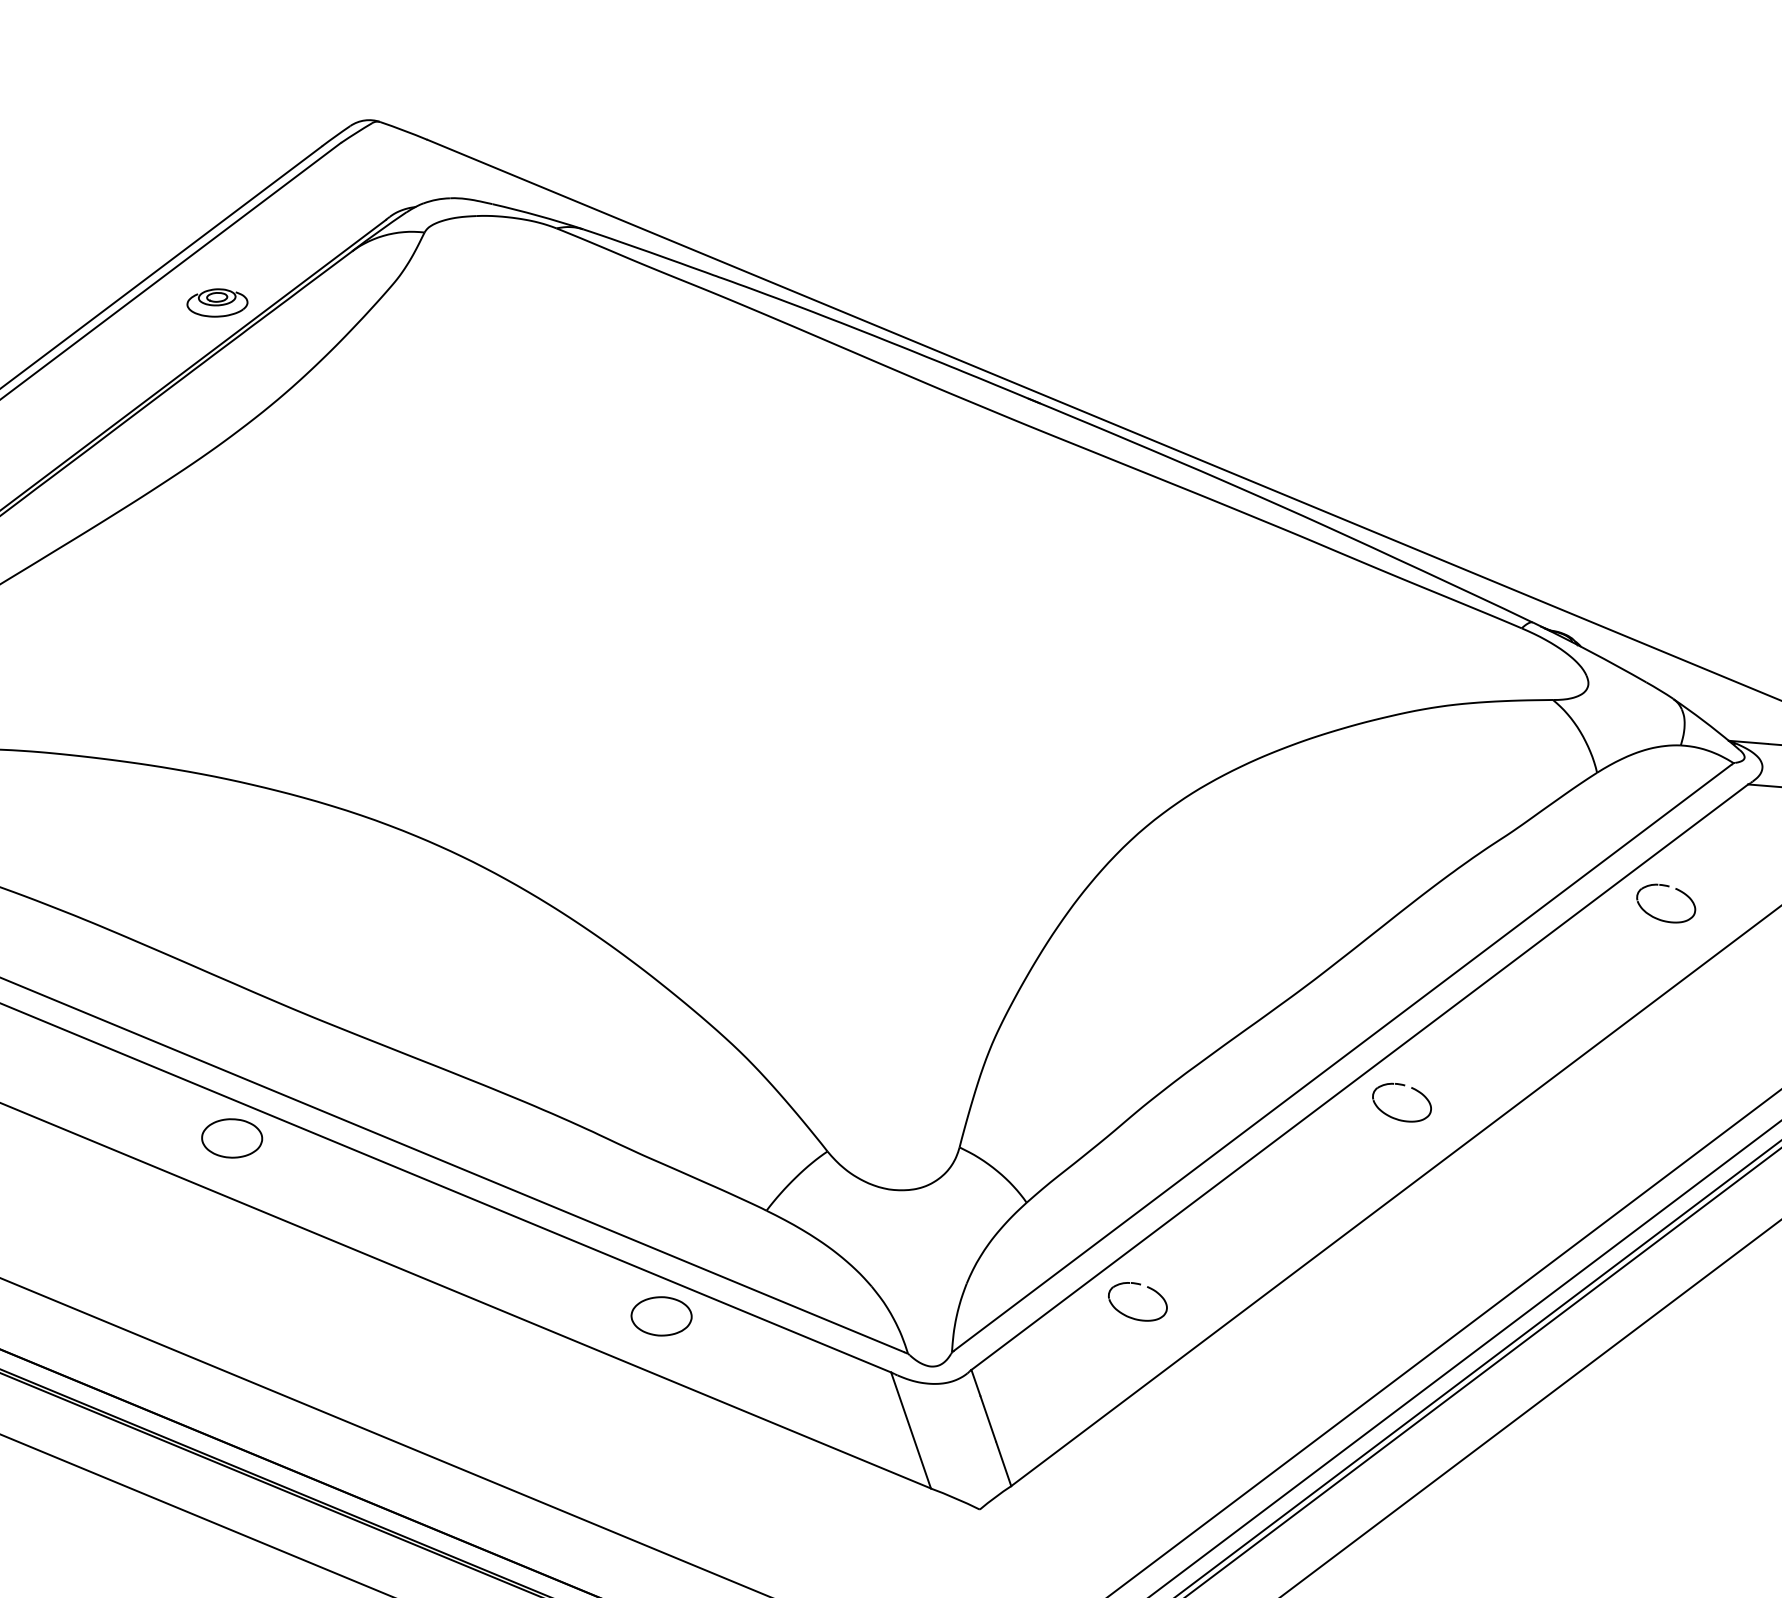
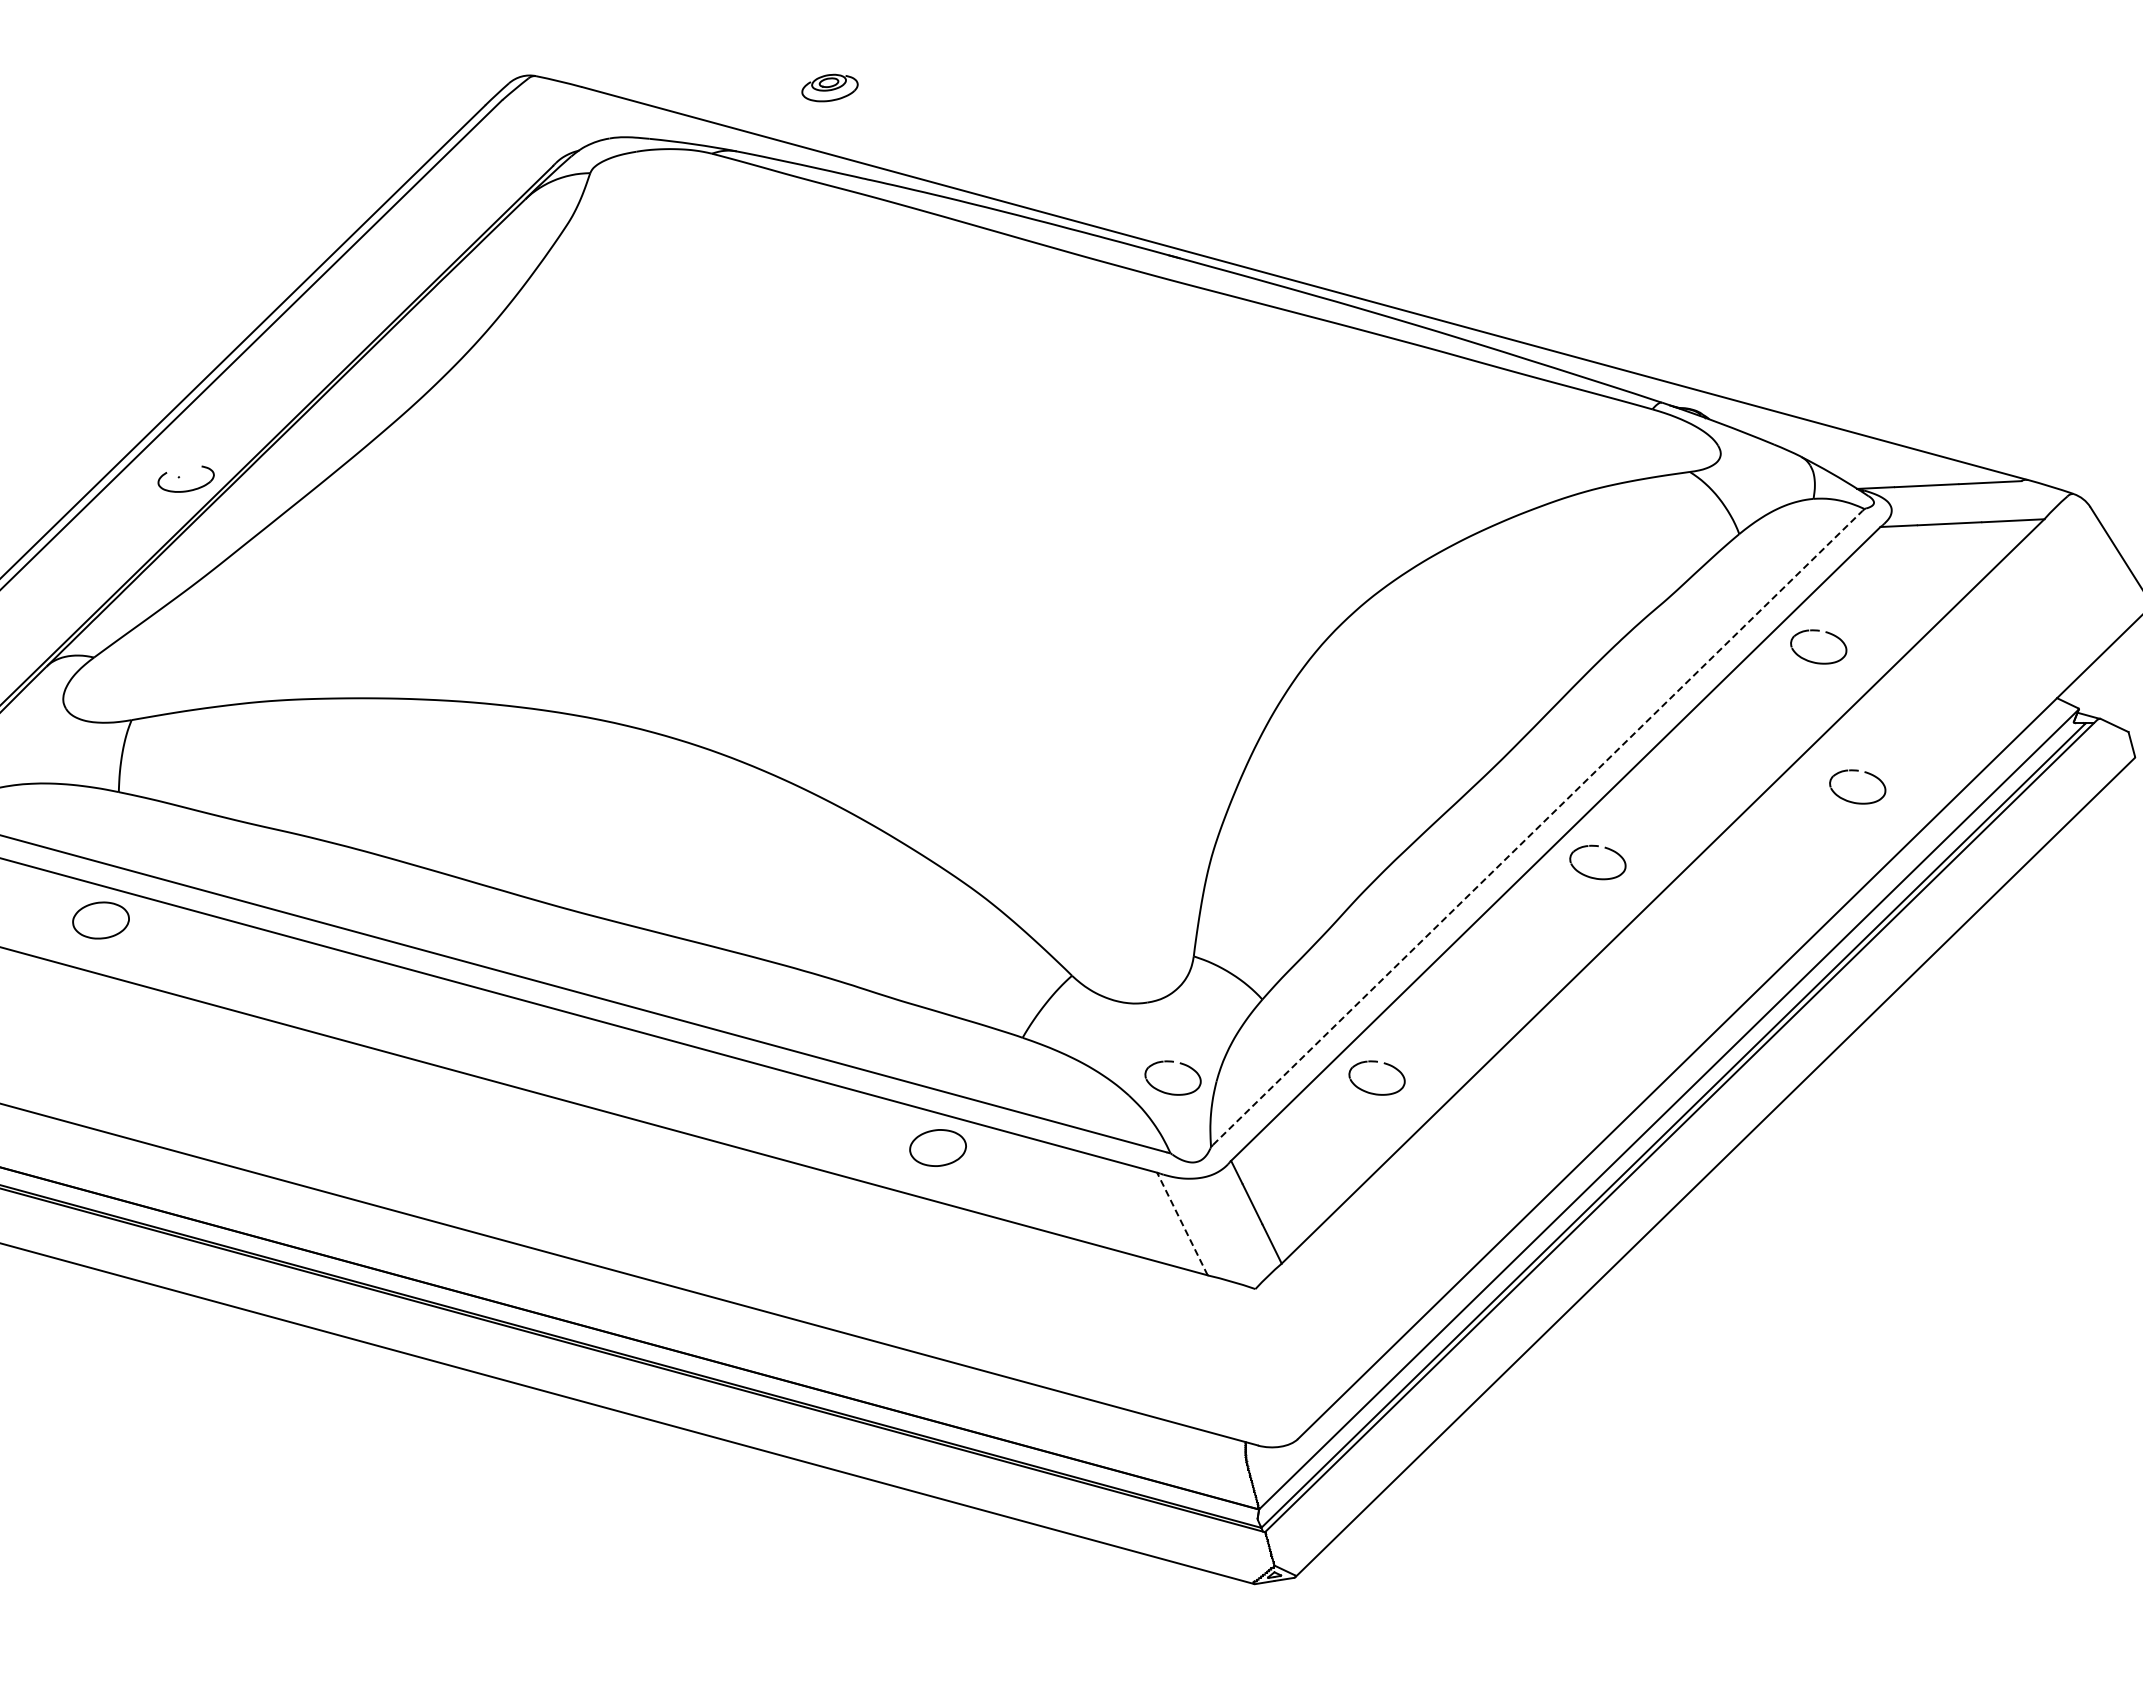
part: (217, 302) -> (829, 87), moved
part: (1690, 1041) -> (1857, 771), added
line: (1342, 1057) -> (1537, 827), solid -> dashed
part: (232, 1138) -> (519, 1034), removed
part: (922, 1257) -> (1172, 1062), added
line: (911, 1429) -> (1182, 1223), solid -> dashed

